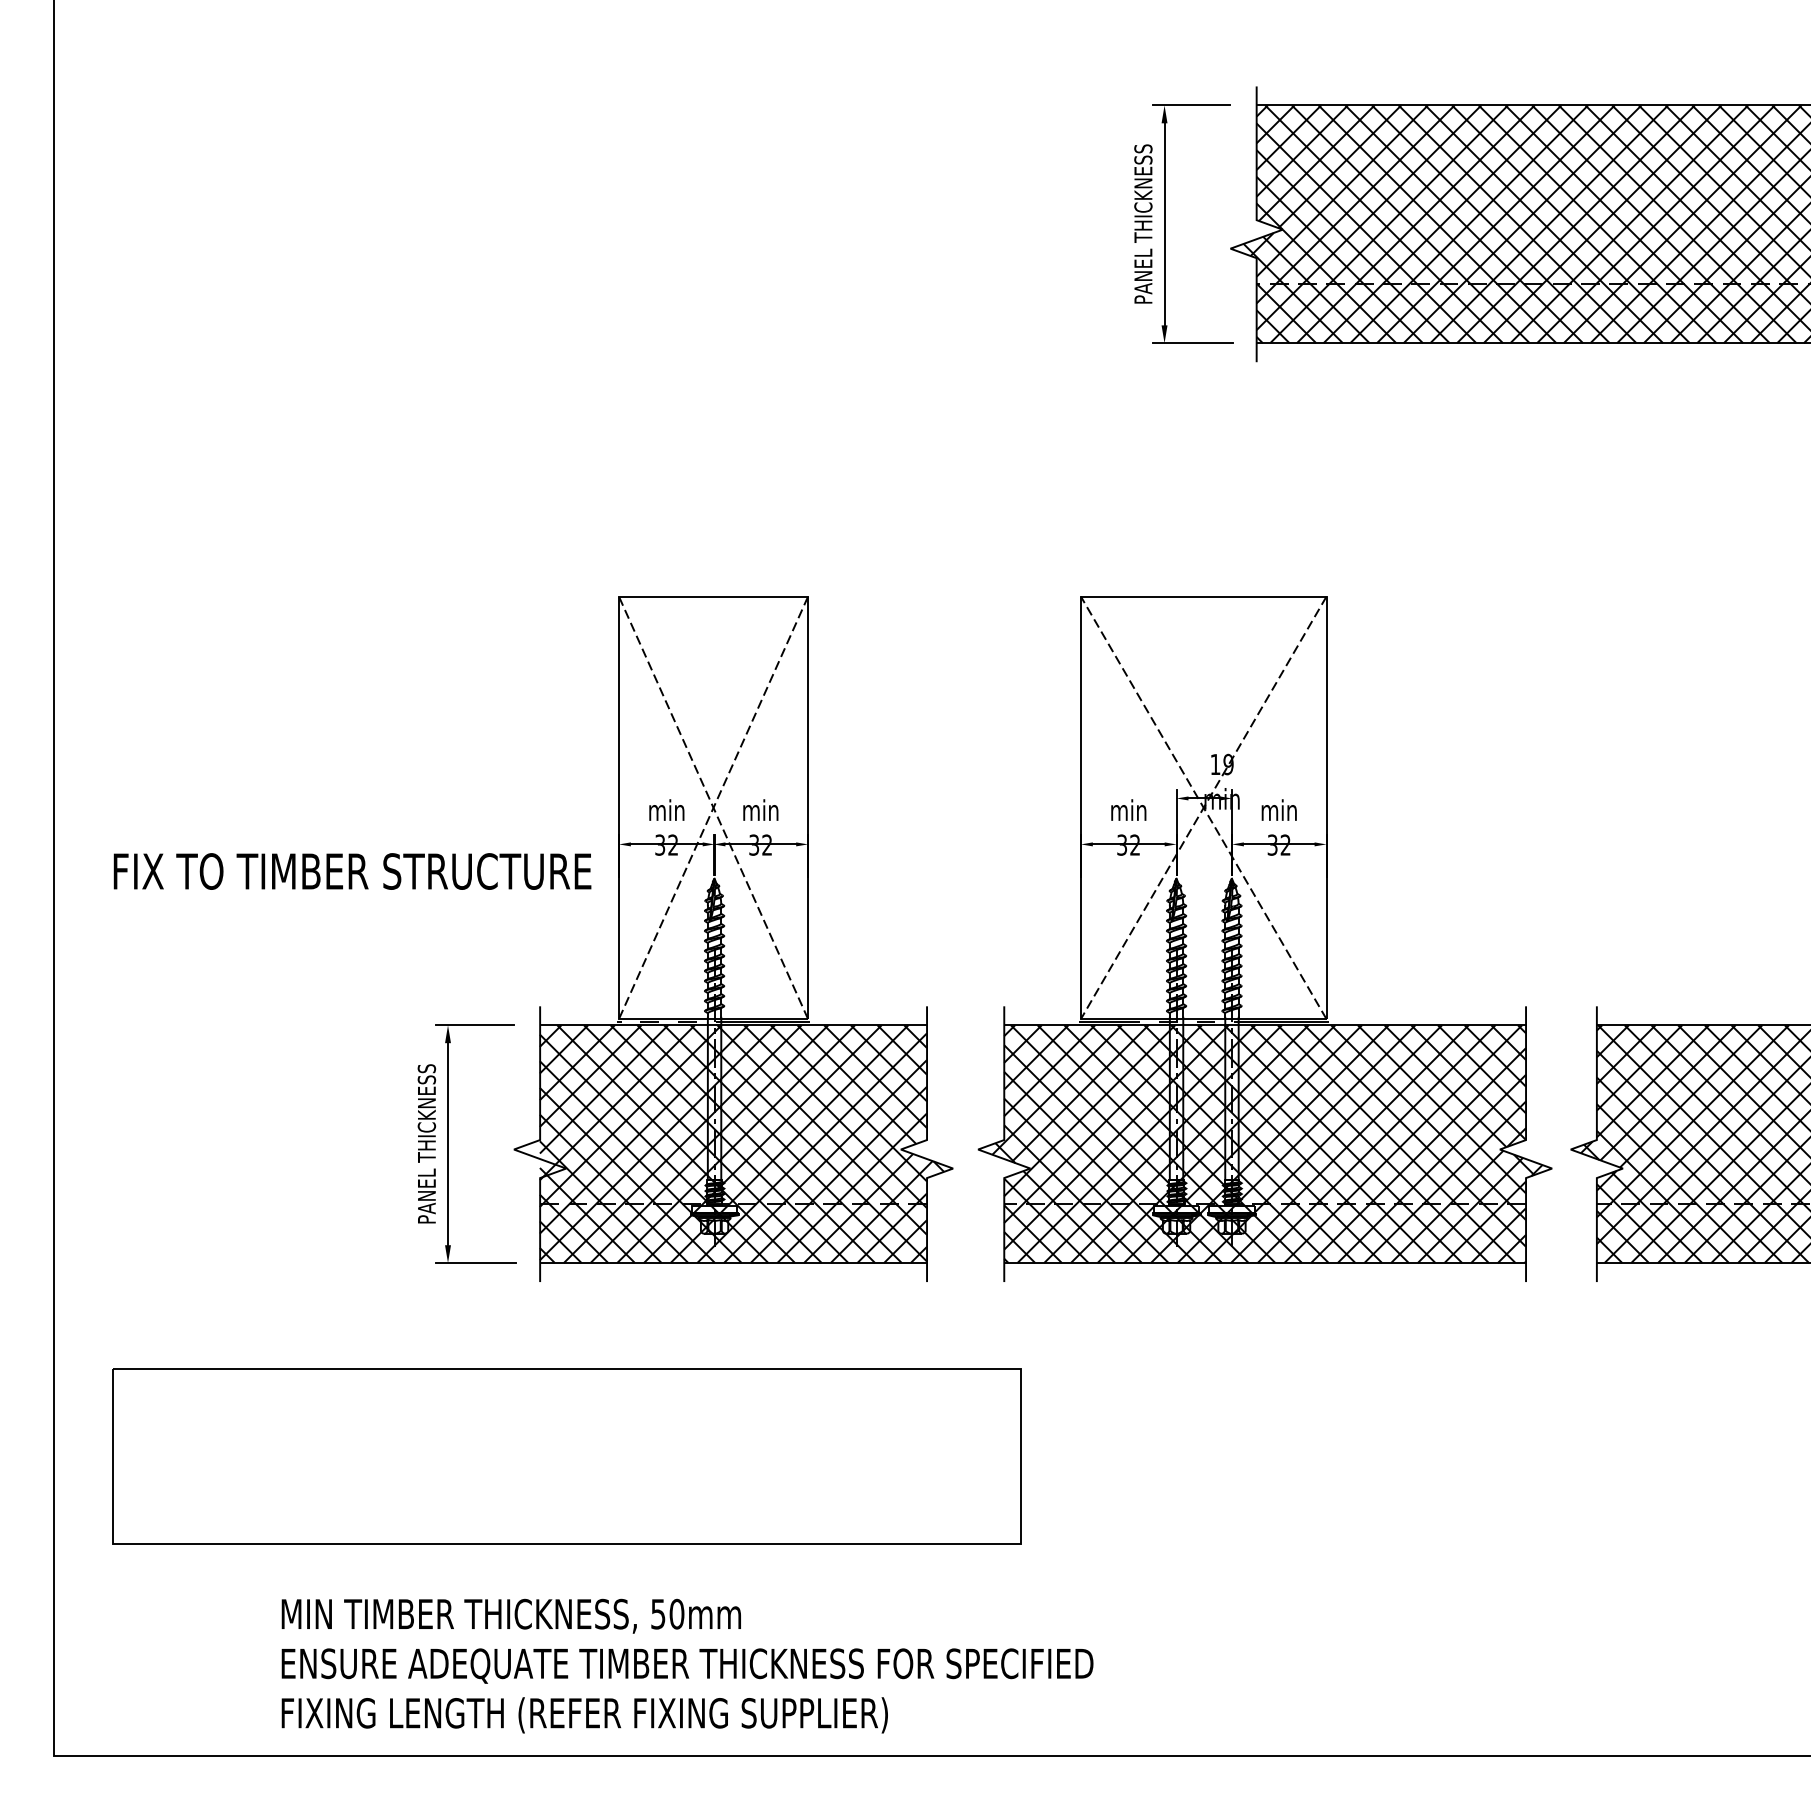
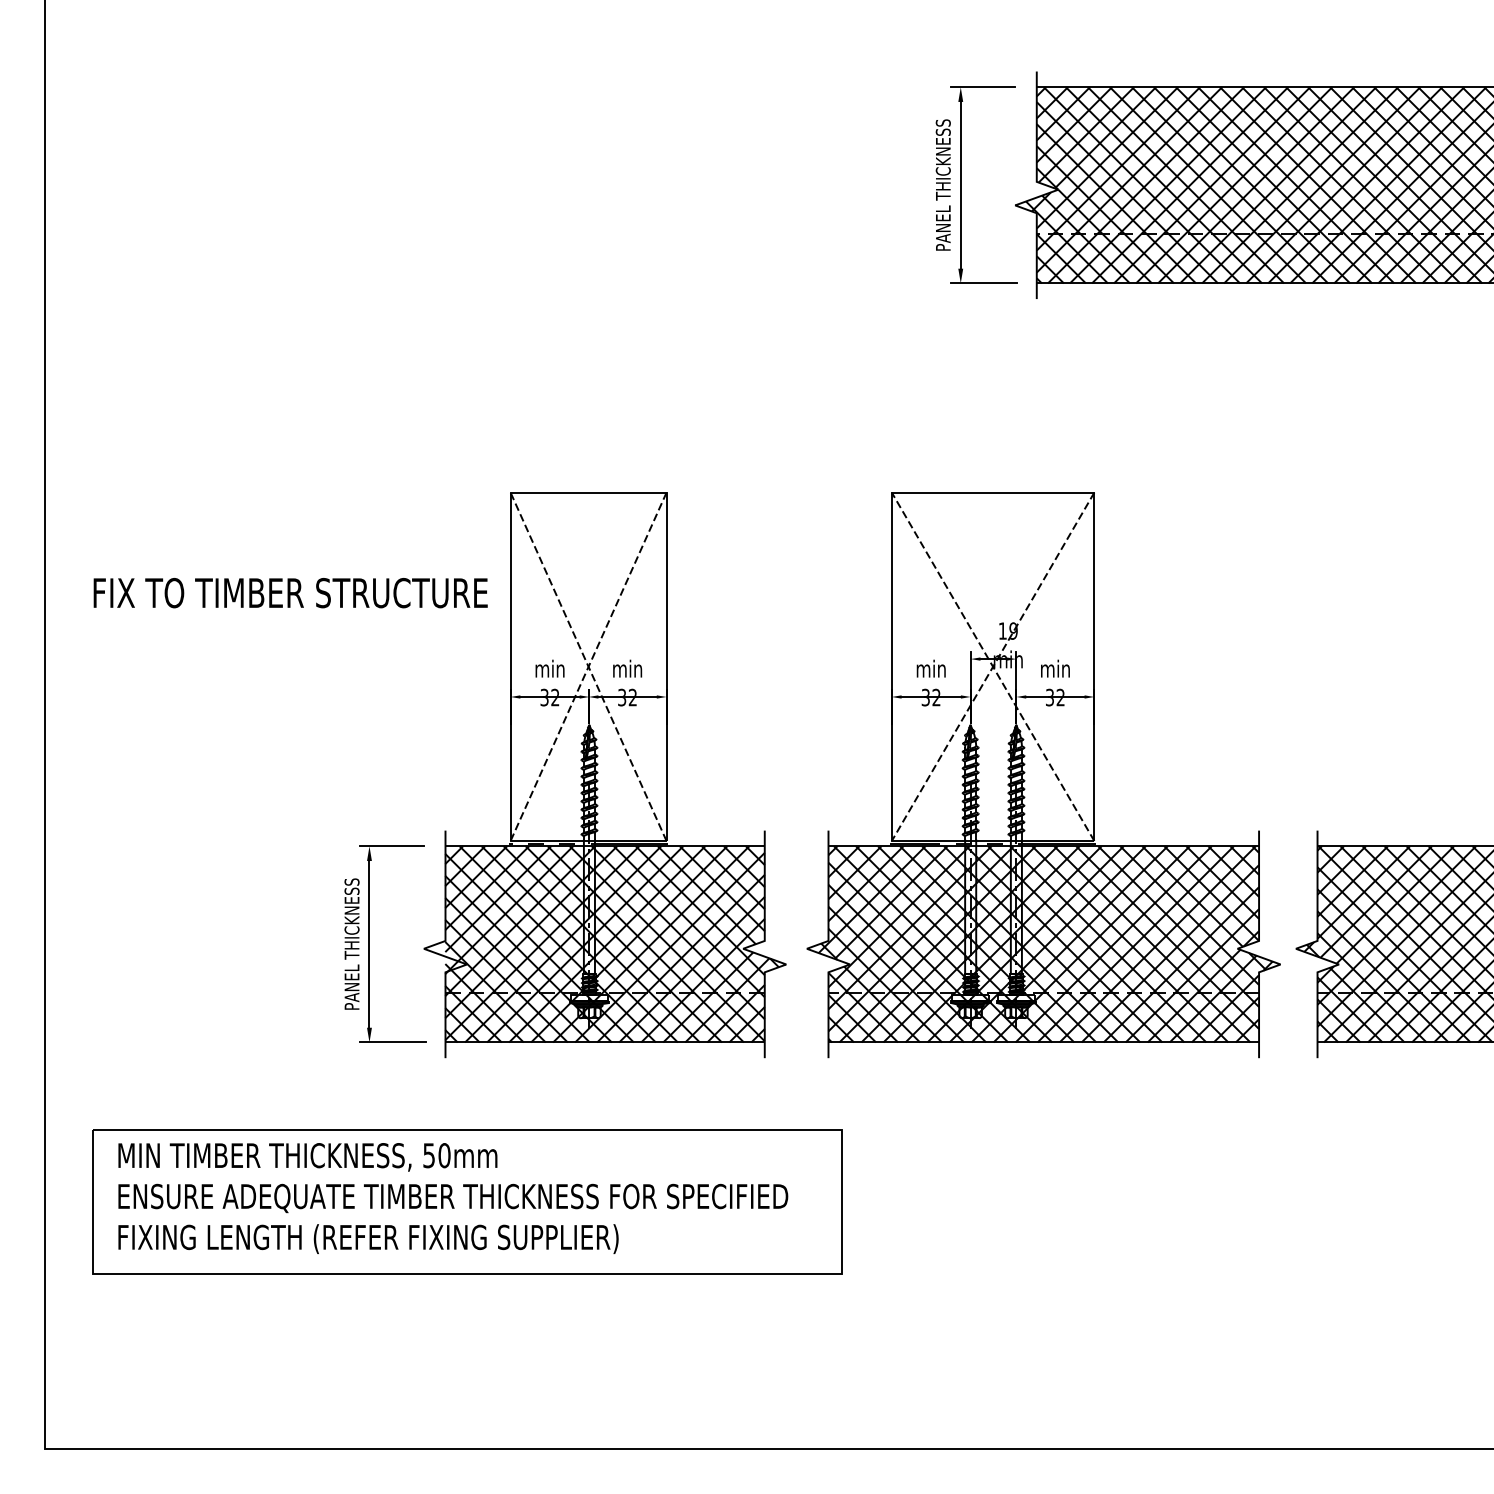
text: (352, 871) -> (290, 593), moved
text: (687, 1665) -> (453, 1197), moved

